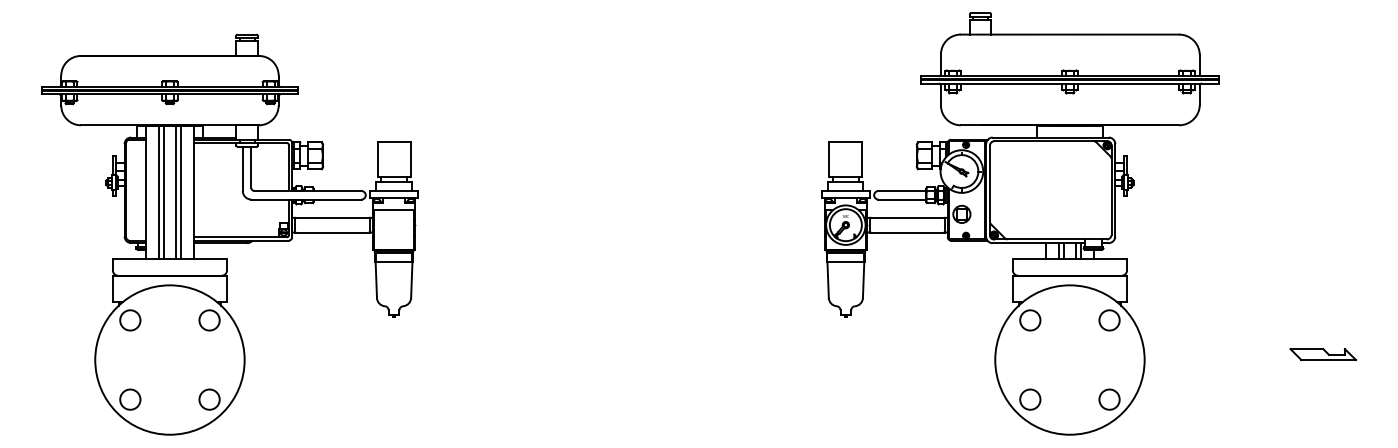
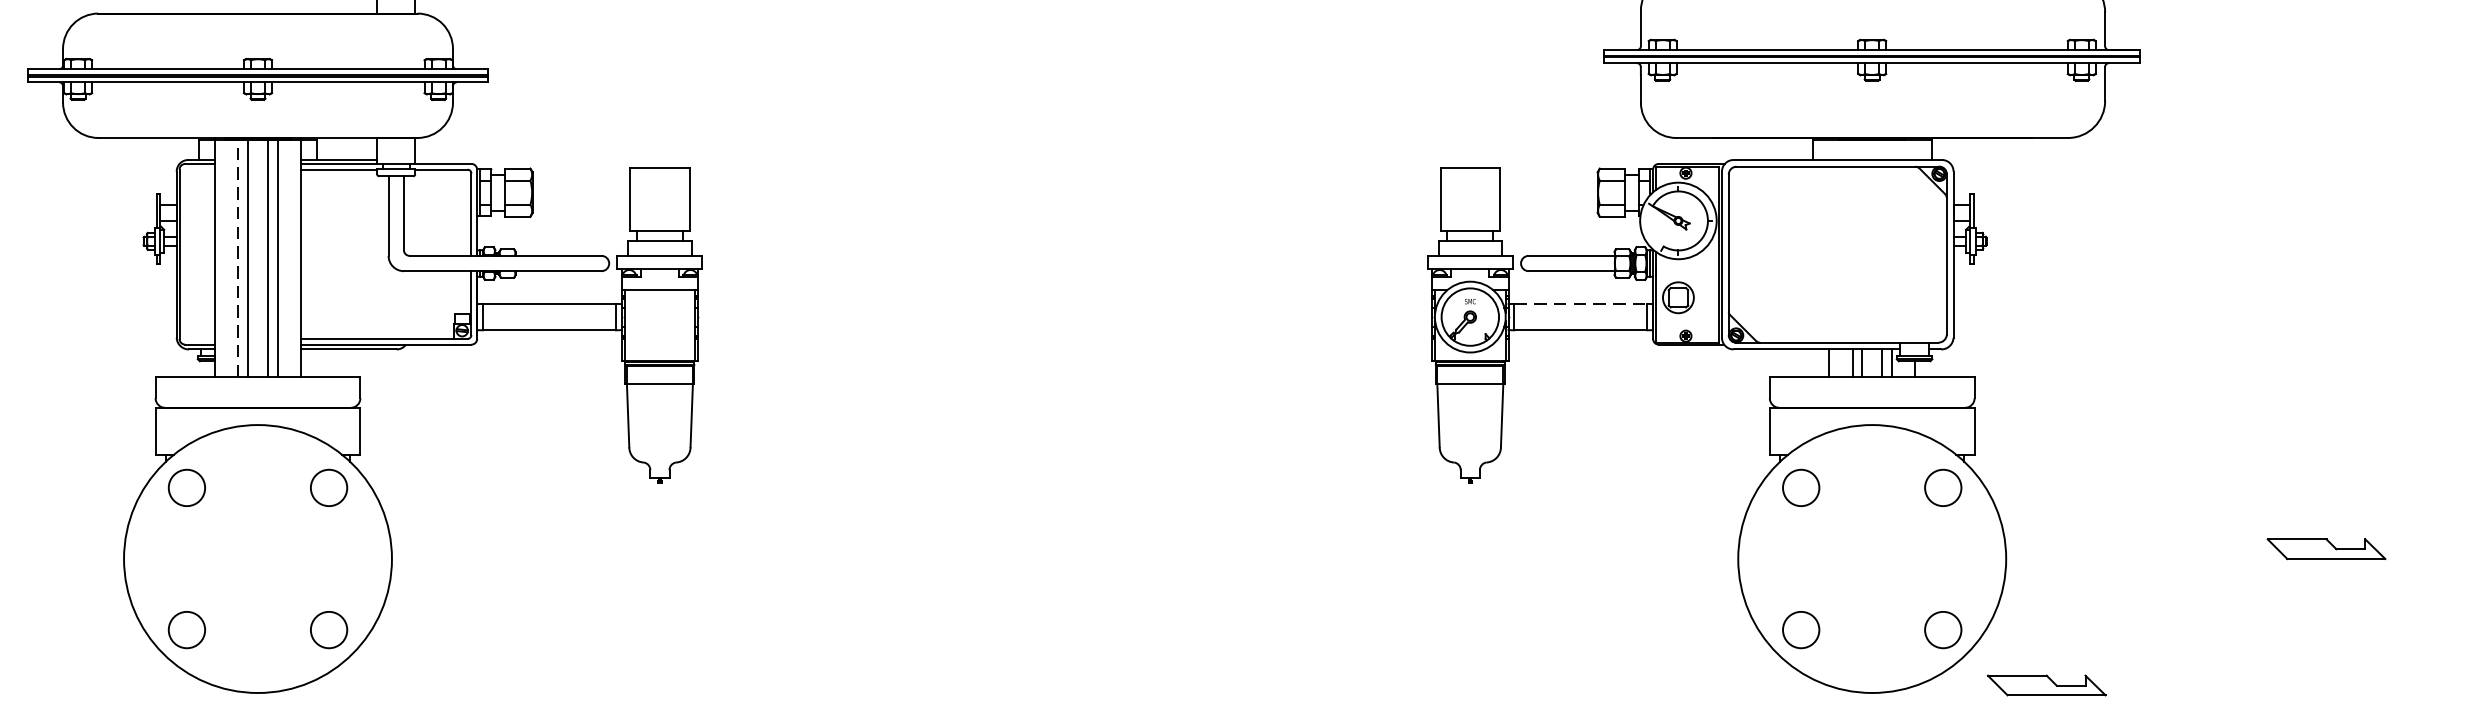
line: (159, 191) -> (239, 256), solid -> dashed
line: (908, 217) -> (1582, 303), solid -> dashed
part: (1166, 430) -> (2045, 685), added

